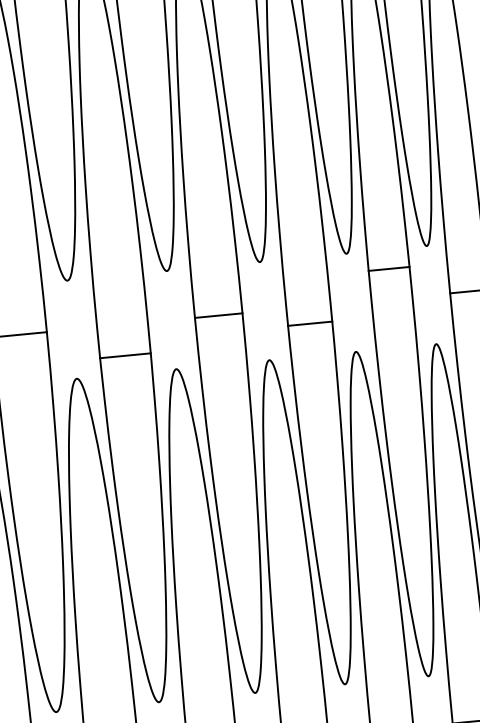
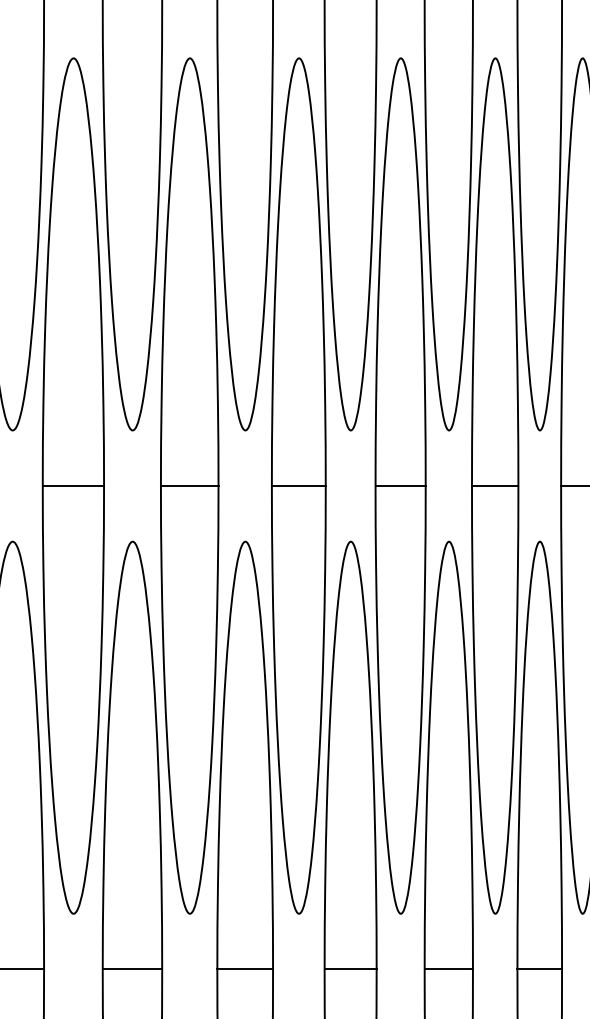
line: (388, 269) -> (494, 486), moved
line: (310, 324) -> (400, 486), moved
line: (125, 356) -> (189, 486), moved

